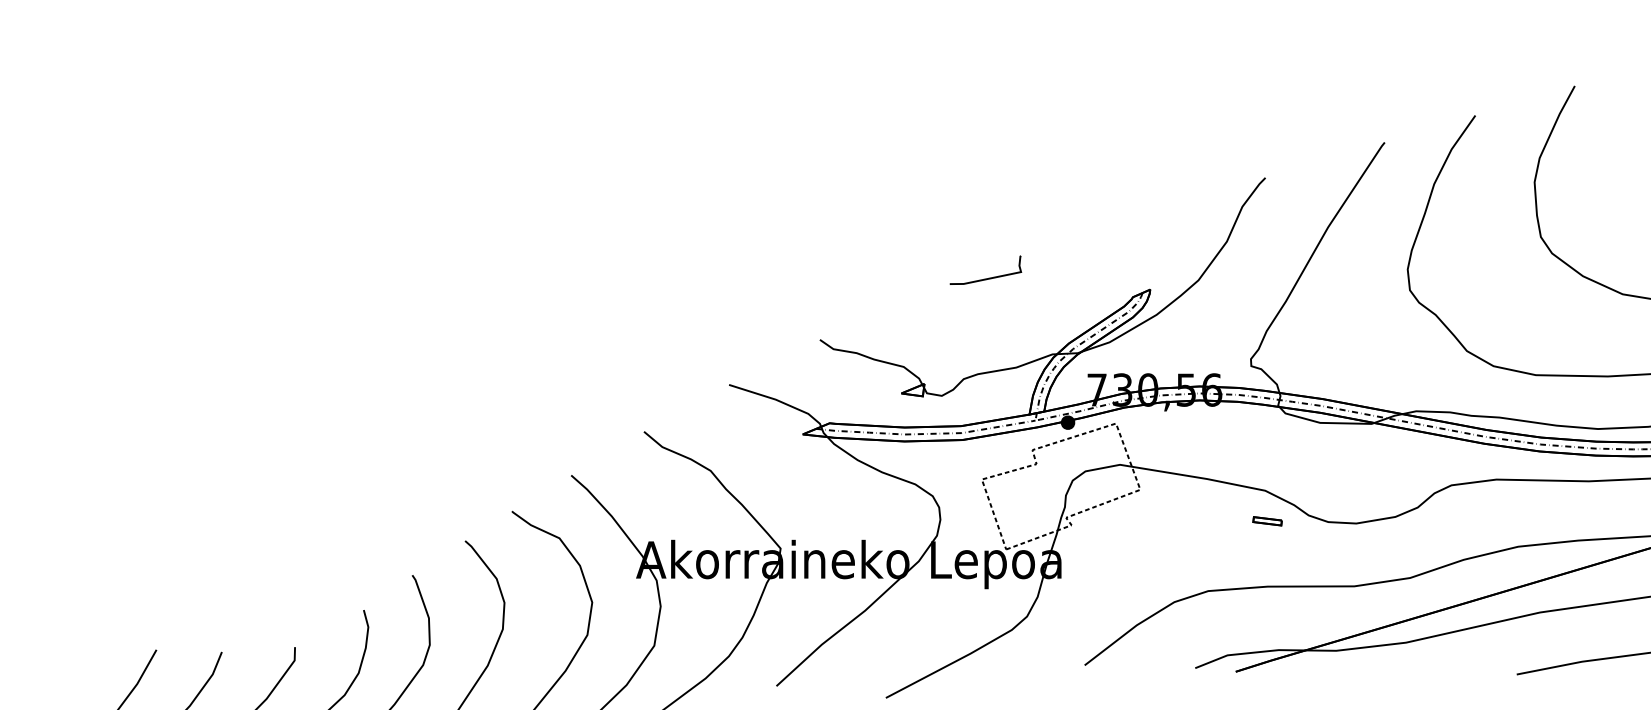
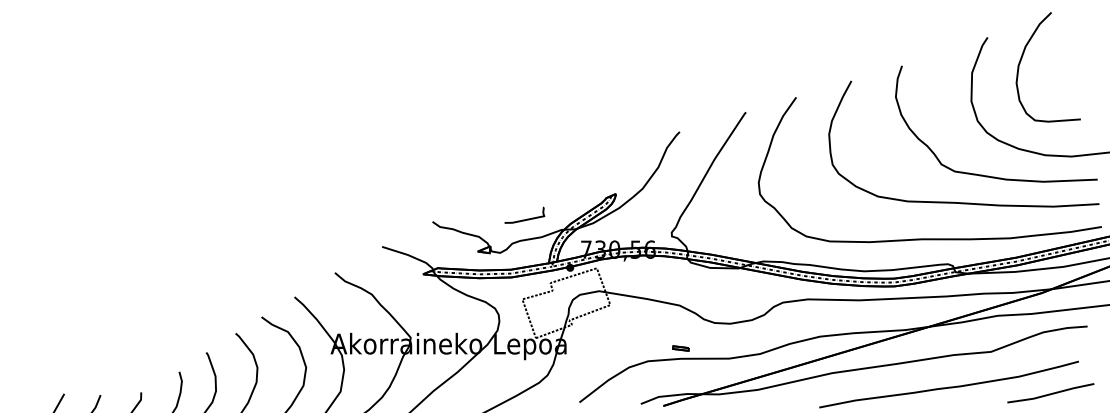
curve: (991, 276) -> (527, 218), moved
part: (1266, 521) -> (680, 348), moved

